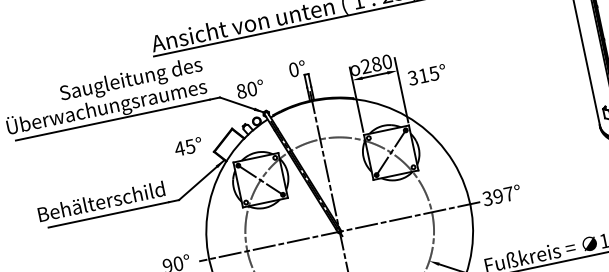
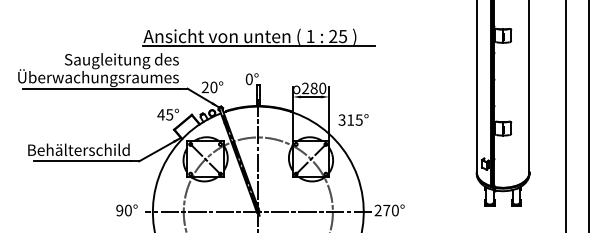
text: (426, 74) -> (353, 119), moved
text: (240, 91) -> (204, 87), 80° -> 20°
text: (187, 146) -> (167, 114), moved
text: (497, 196) -> (386, 210), 397° -> 270°

